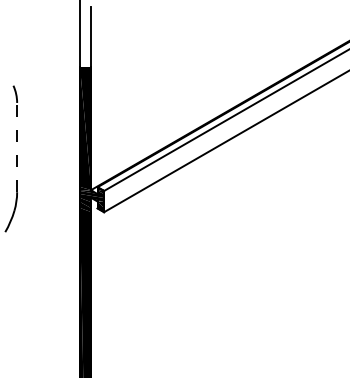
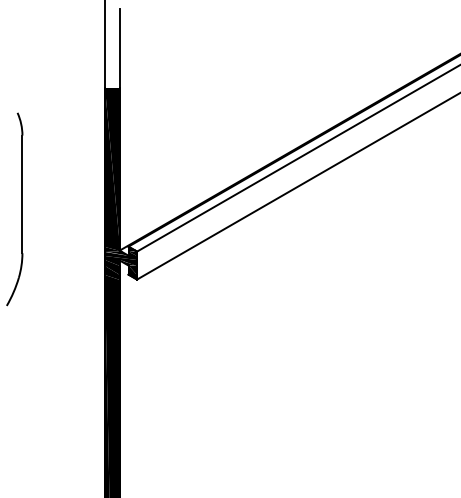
line: (17, 147) -> (22, 194), dashed -> solid

